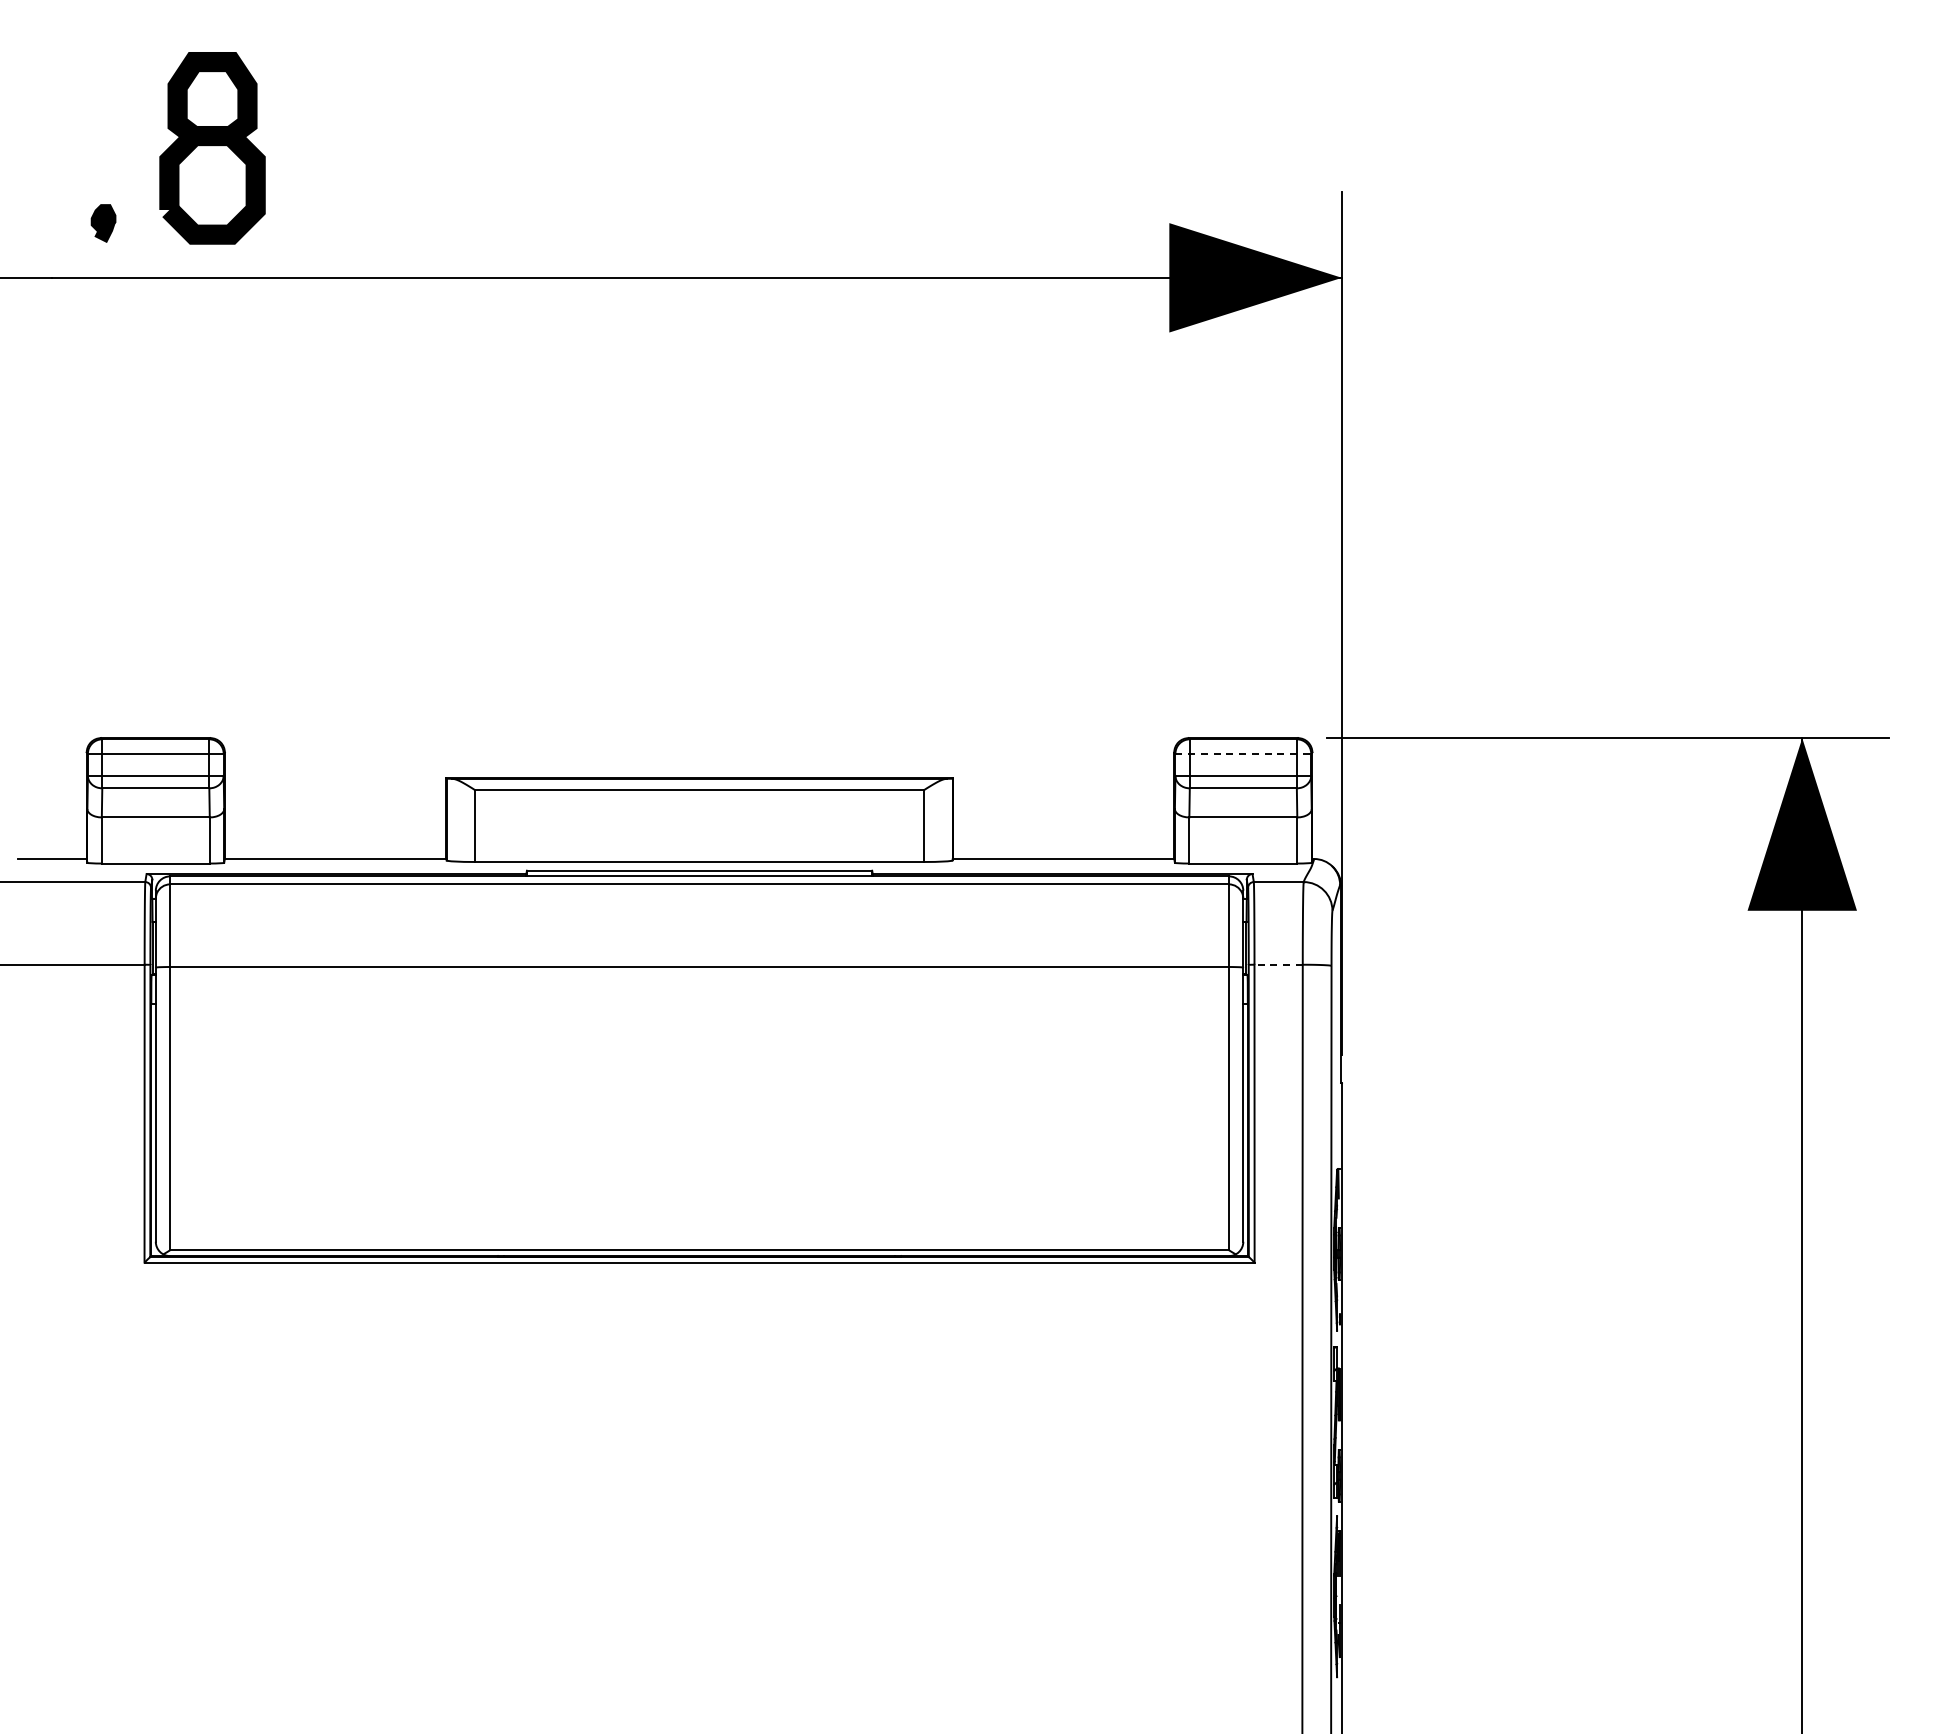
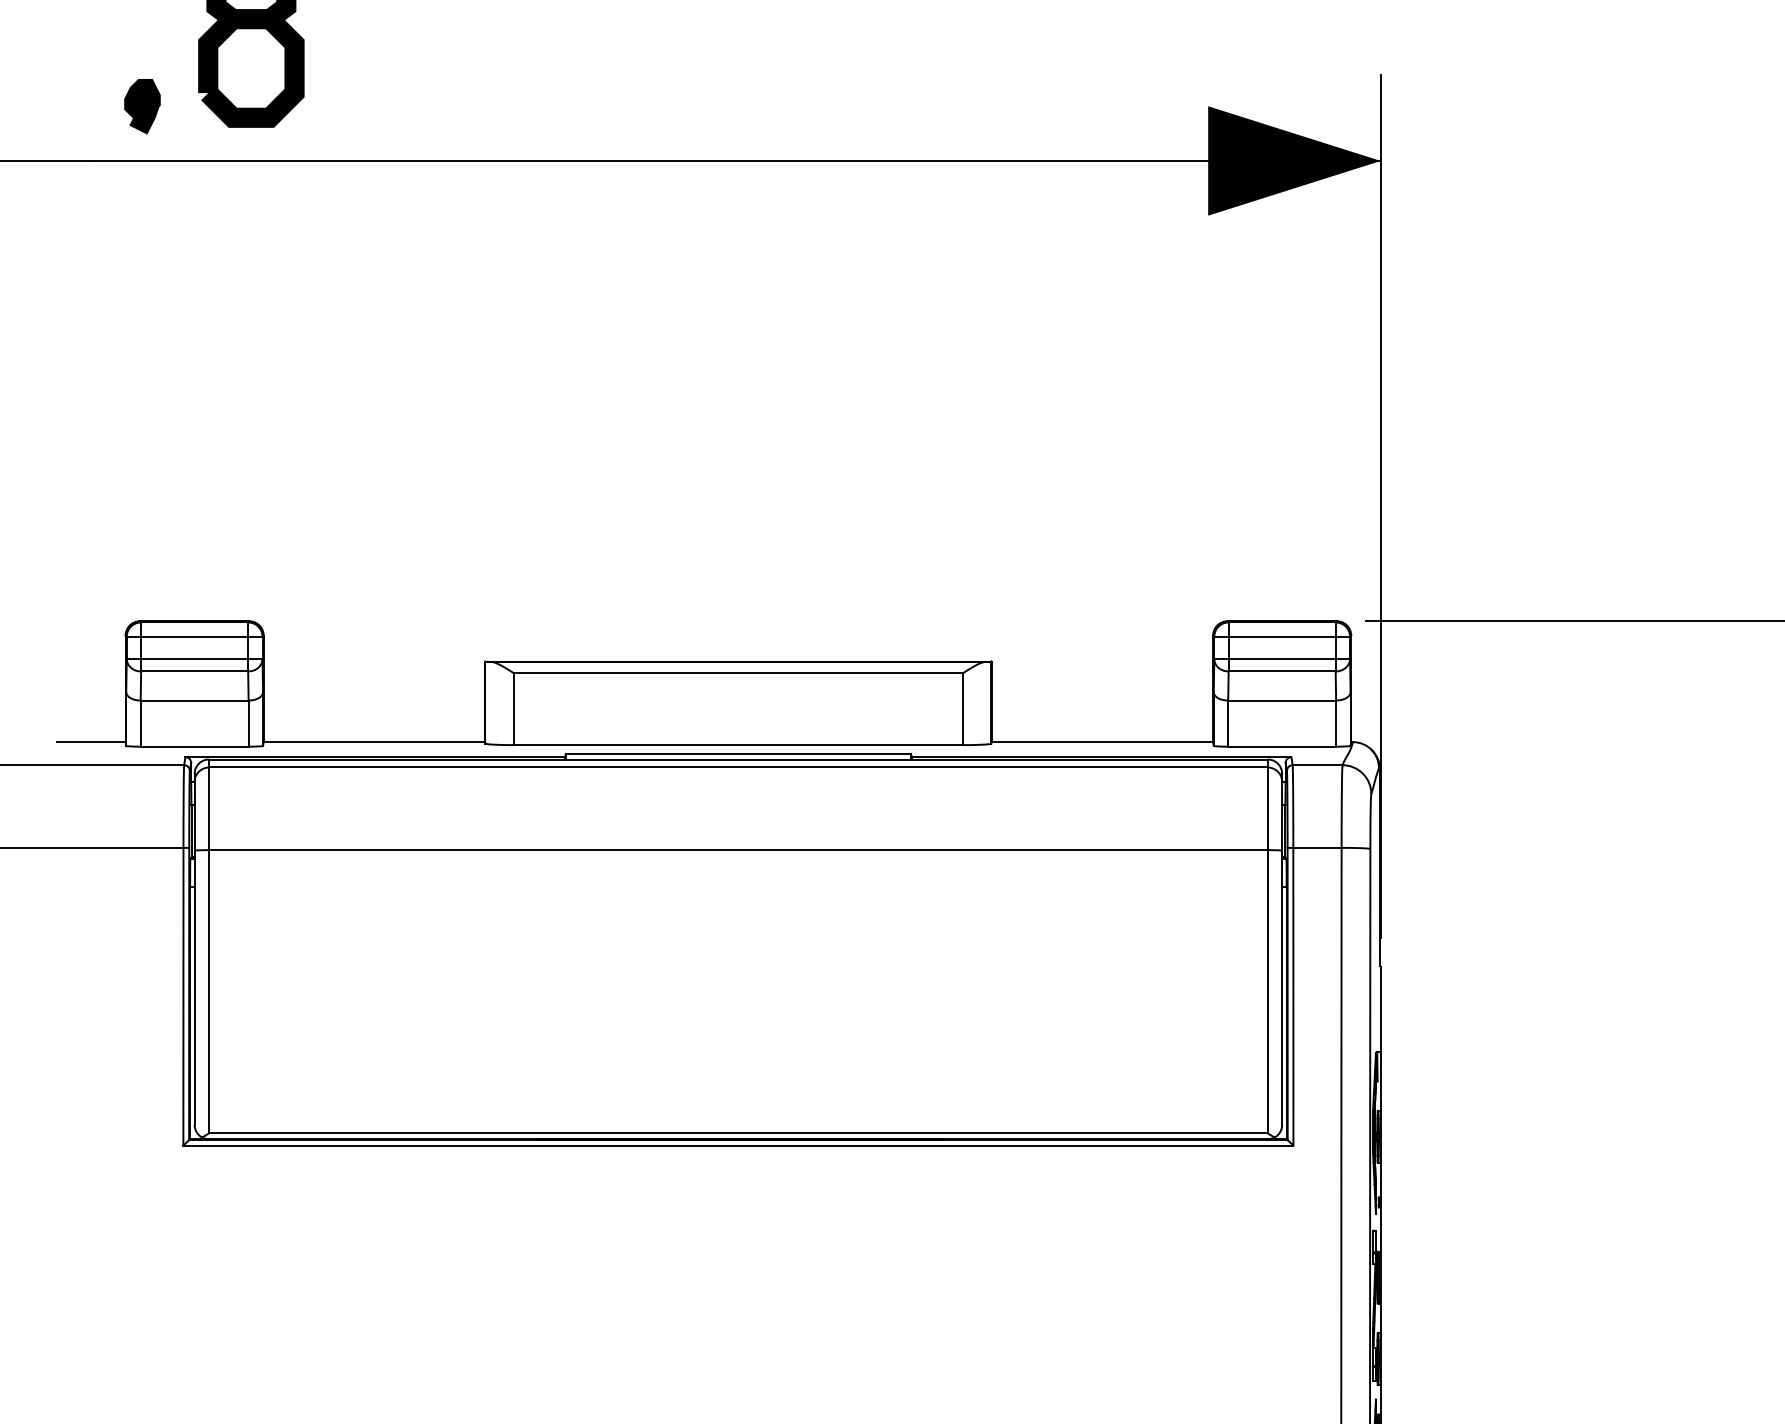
part: (103, 223) -> (142, 106), size x1.43
line: (1243, 753) -> (1282, 636), dashed -> solid
line: (1278, 964) -> (1317, 847), dashed -> solid

